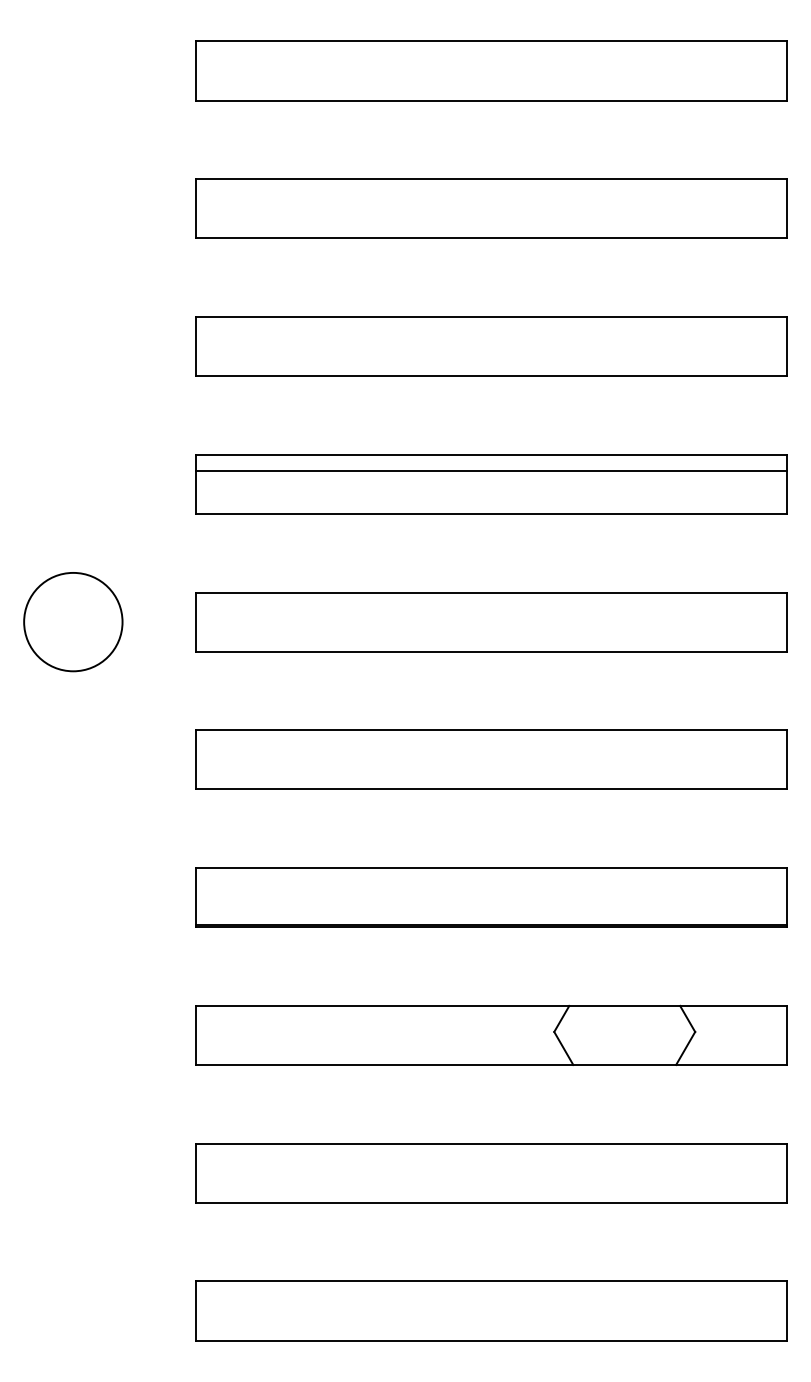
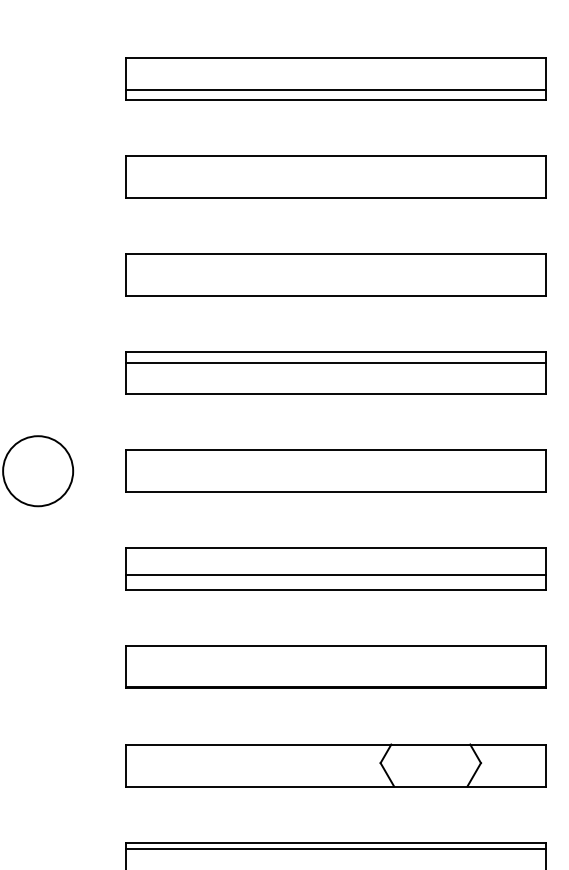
line: (491, 86) -> (335, 89), added
line: (491, 767) -> (335, 574), added
line: (491, 1152) -> (335, 848), added

